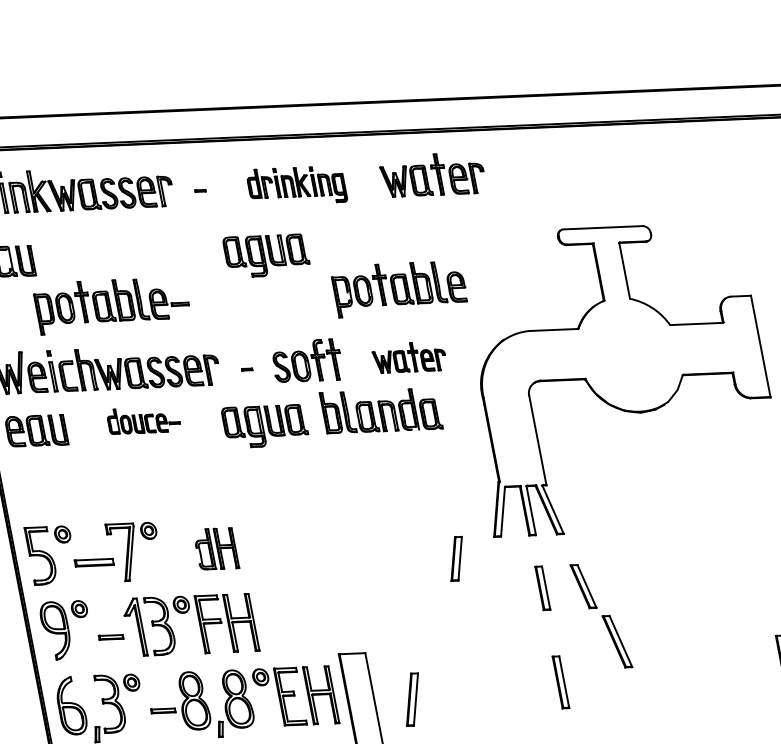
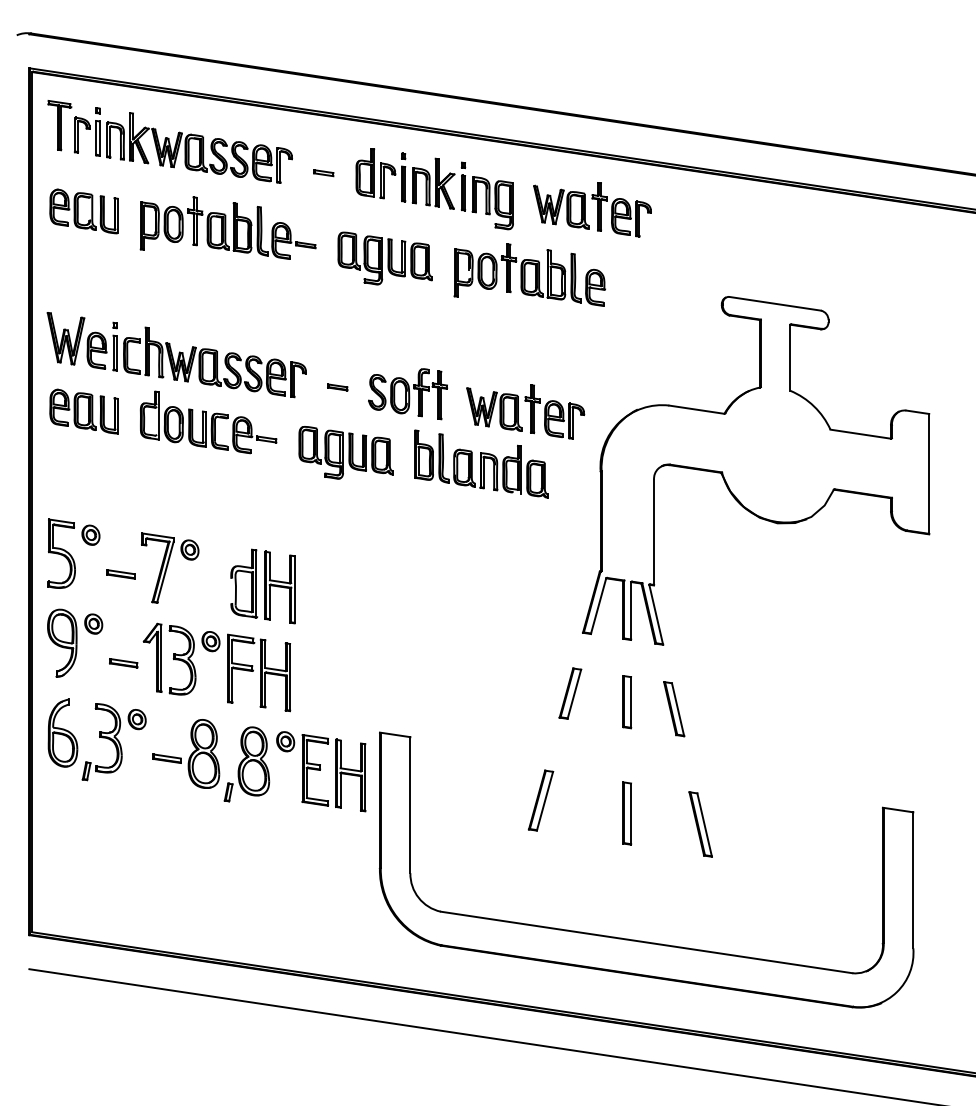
part: (296, 186) -> (434, 189), size x1.43
part: (200, 191) -> (323, 173), size x1.67
part: (399, 286) -> (529, 274), moved
part: (111, 302) -> (227, 227), moved
part: (409, 359) -> (525, 411), size x1.43
part: (246, 369) -> (337, 387), size x1.67
part: (143, 420) -> (208, 422), size x1.67
part: (215, 549) -> (262, 586), size x1.43
part: (456, 558) -> (570, 693), moved
part: (94, 562) -> (120, 574), size x0.62
part: (617, 641) -> (700, 824), moved
part: (412, 699) -> (540, 800), moved

